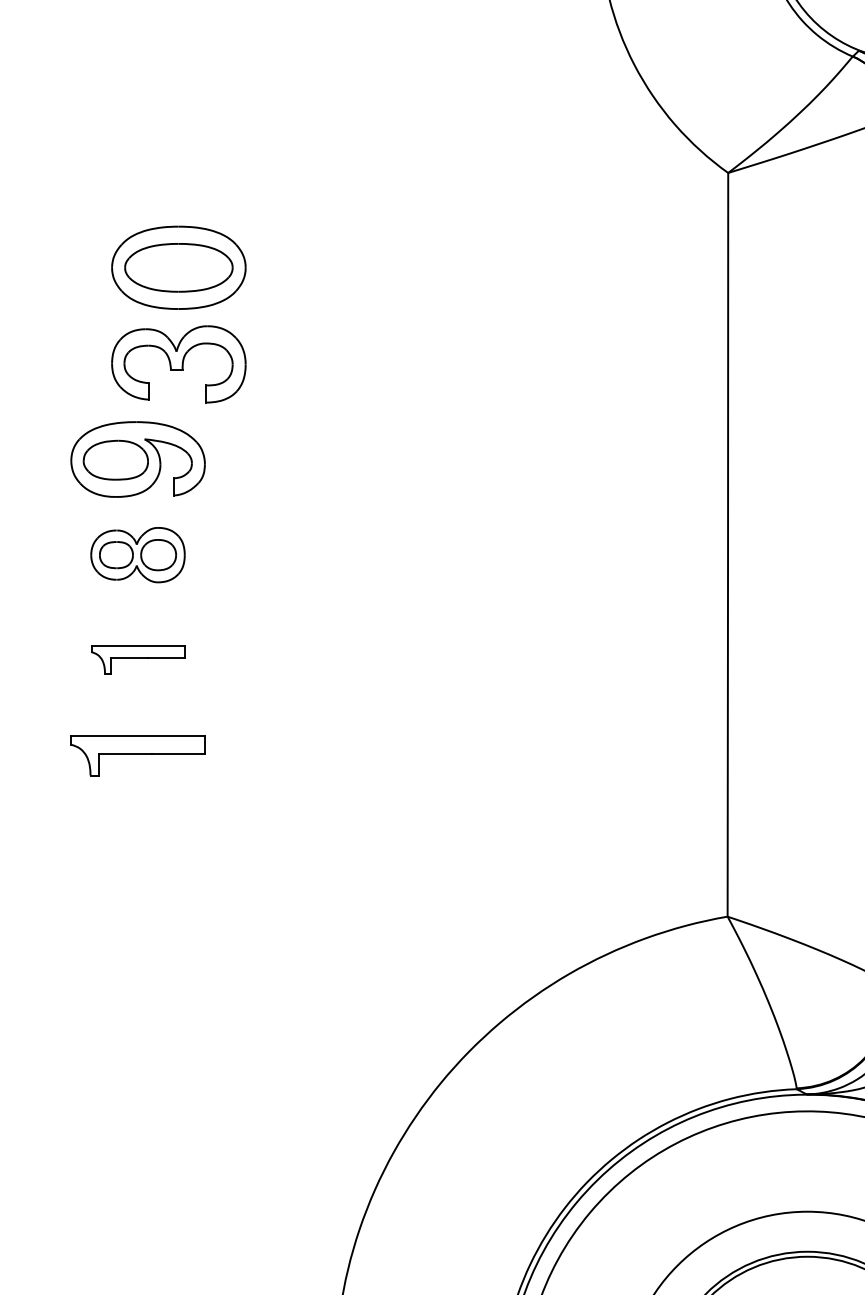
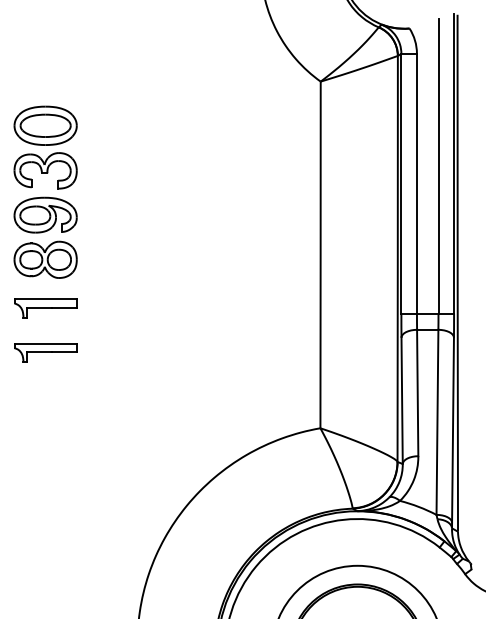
part: (178, 314) -> (45, 147), moved
part: (137, 554) -> (45, 259), size x1.43
part: (137, 659) -> (45, 308), size x1.43

